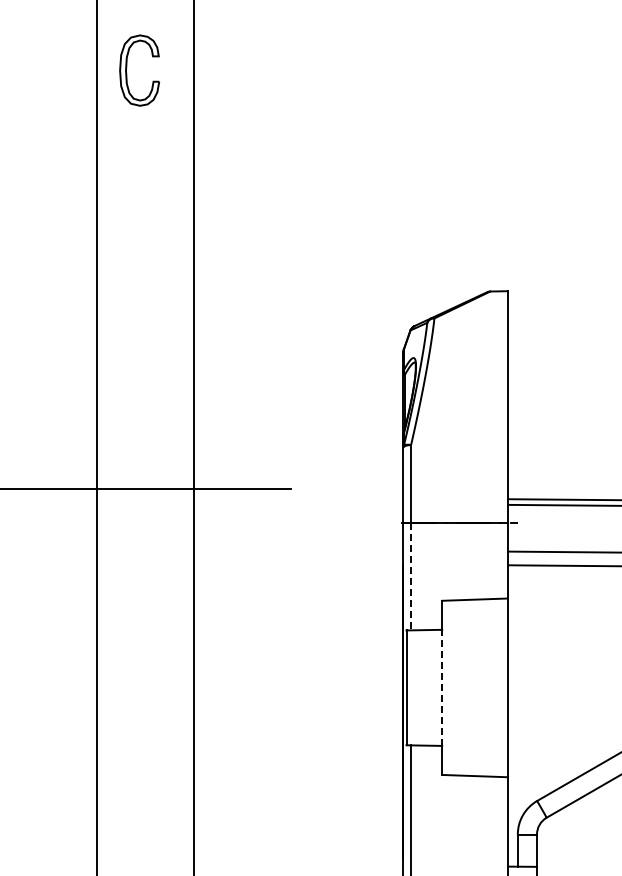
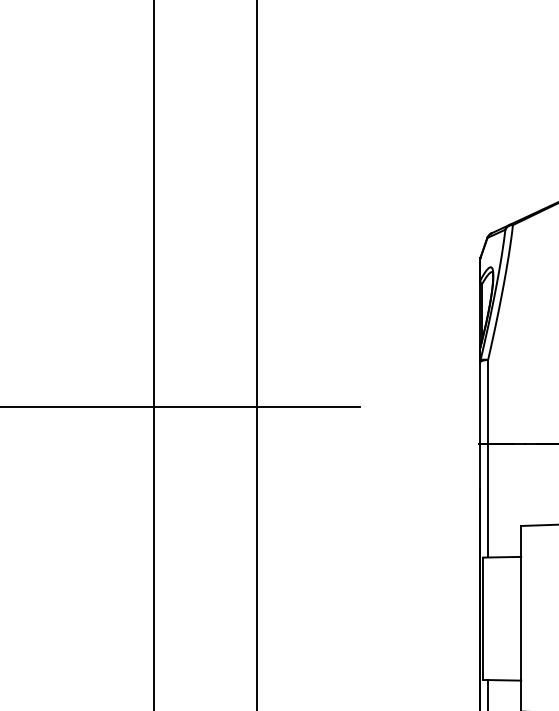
line: (411, 577) -> (488, 501), dashed -> solid
line: (442, 687) -> (521, 618), dashed -> solid

